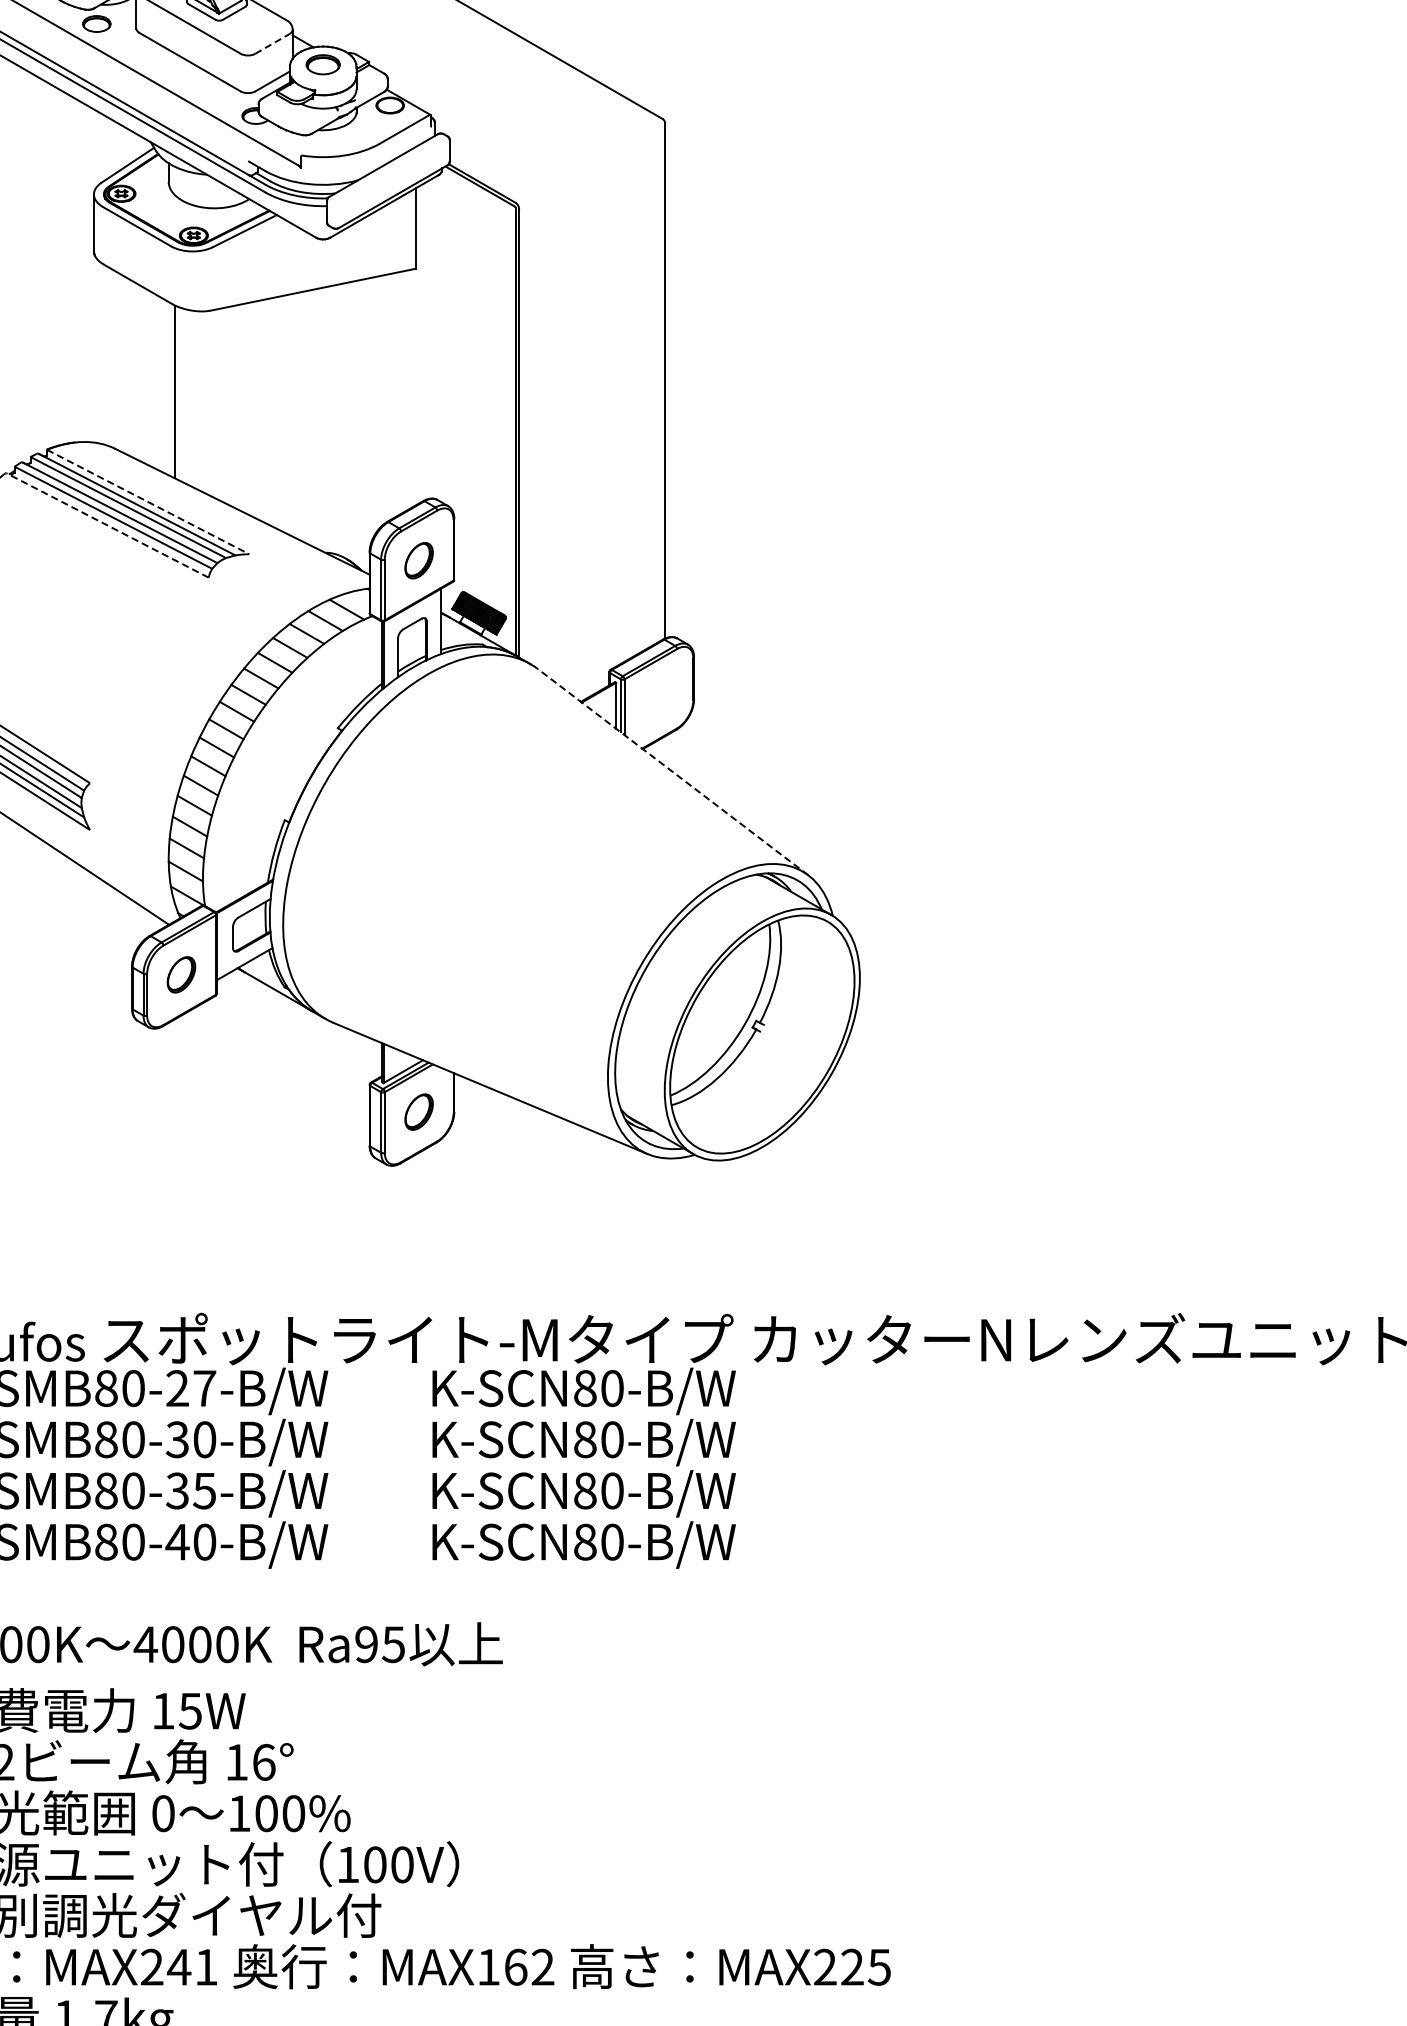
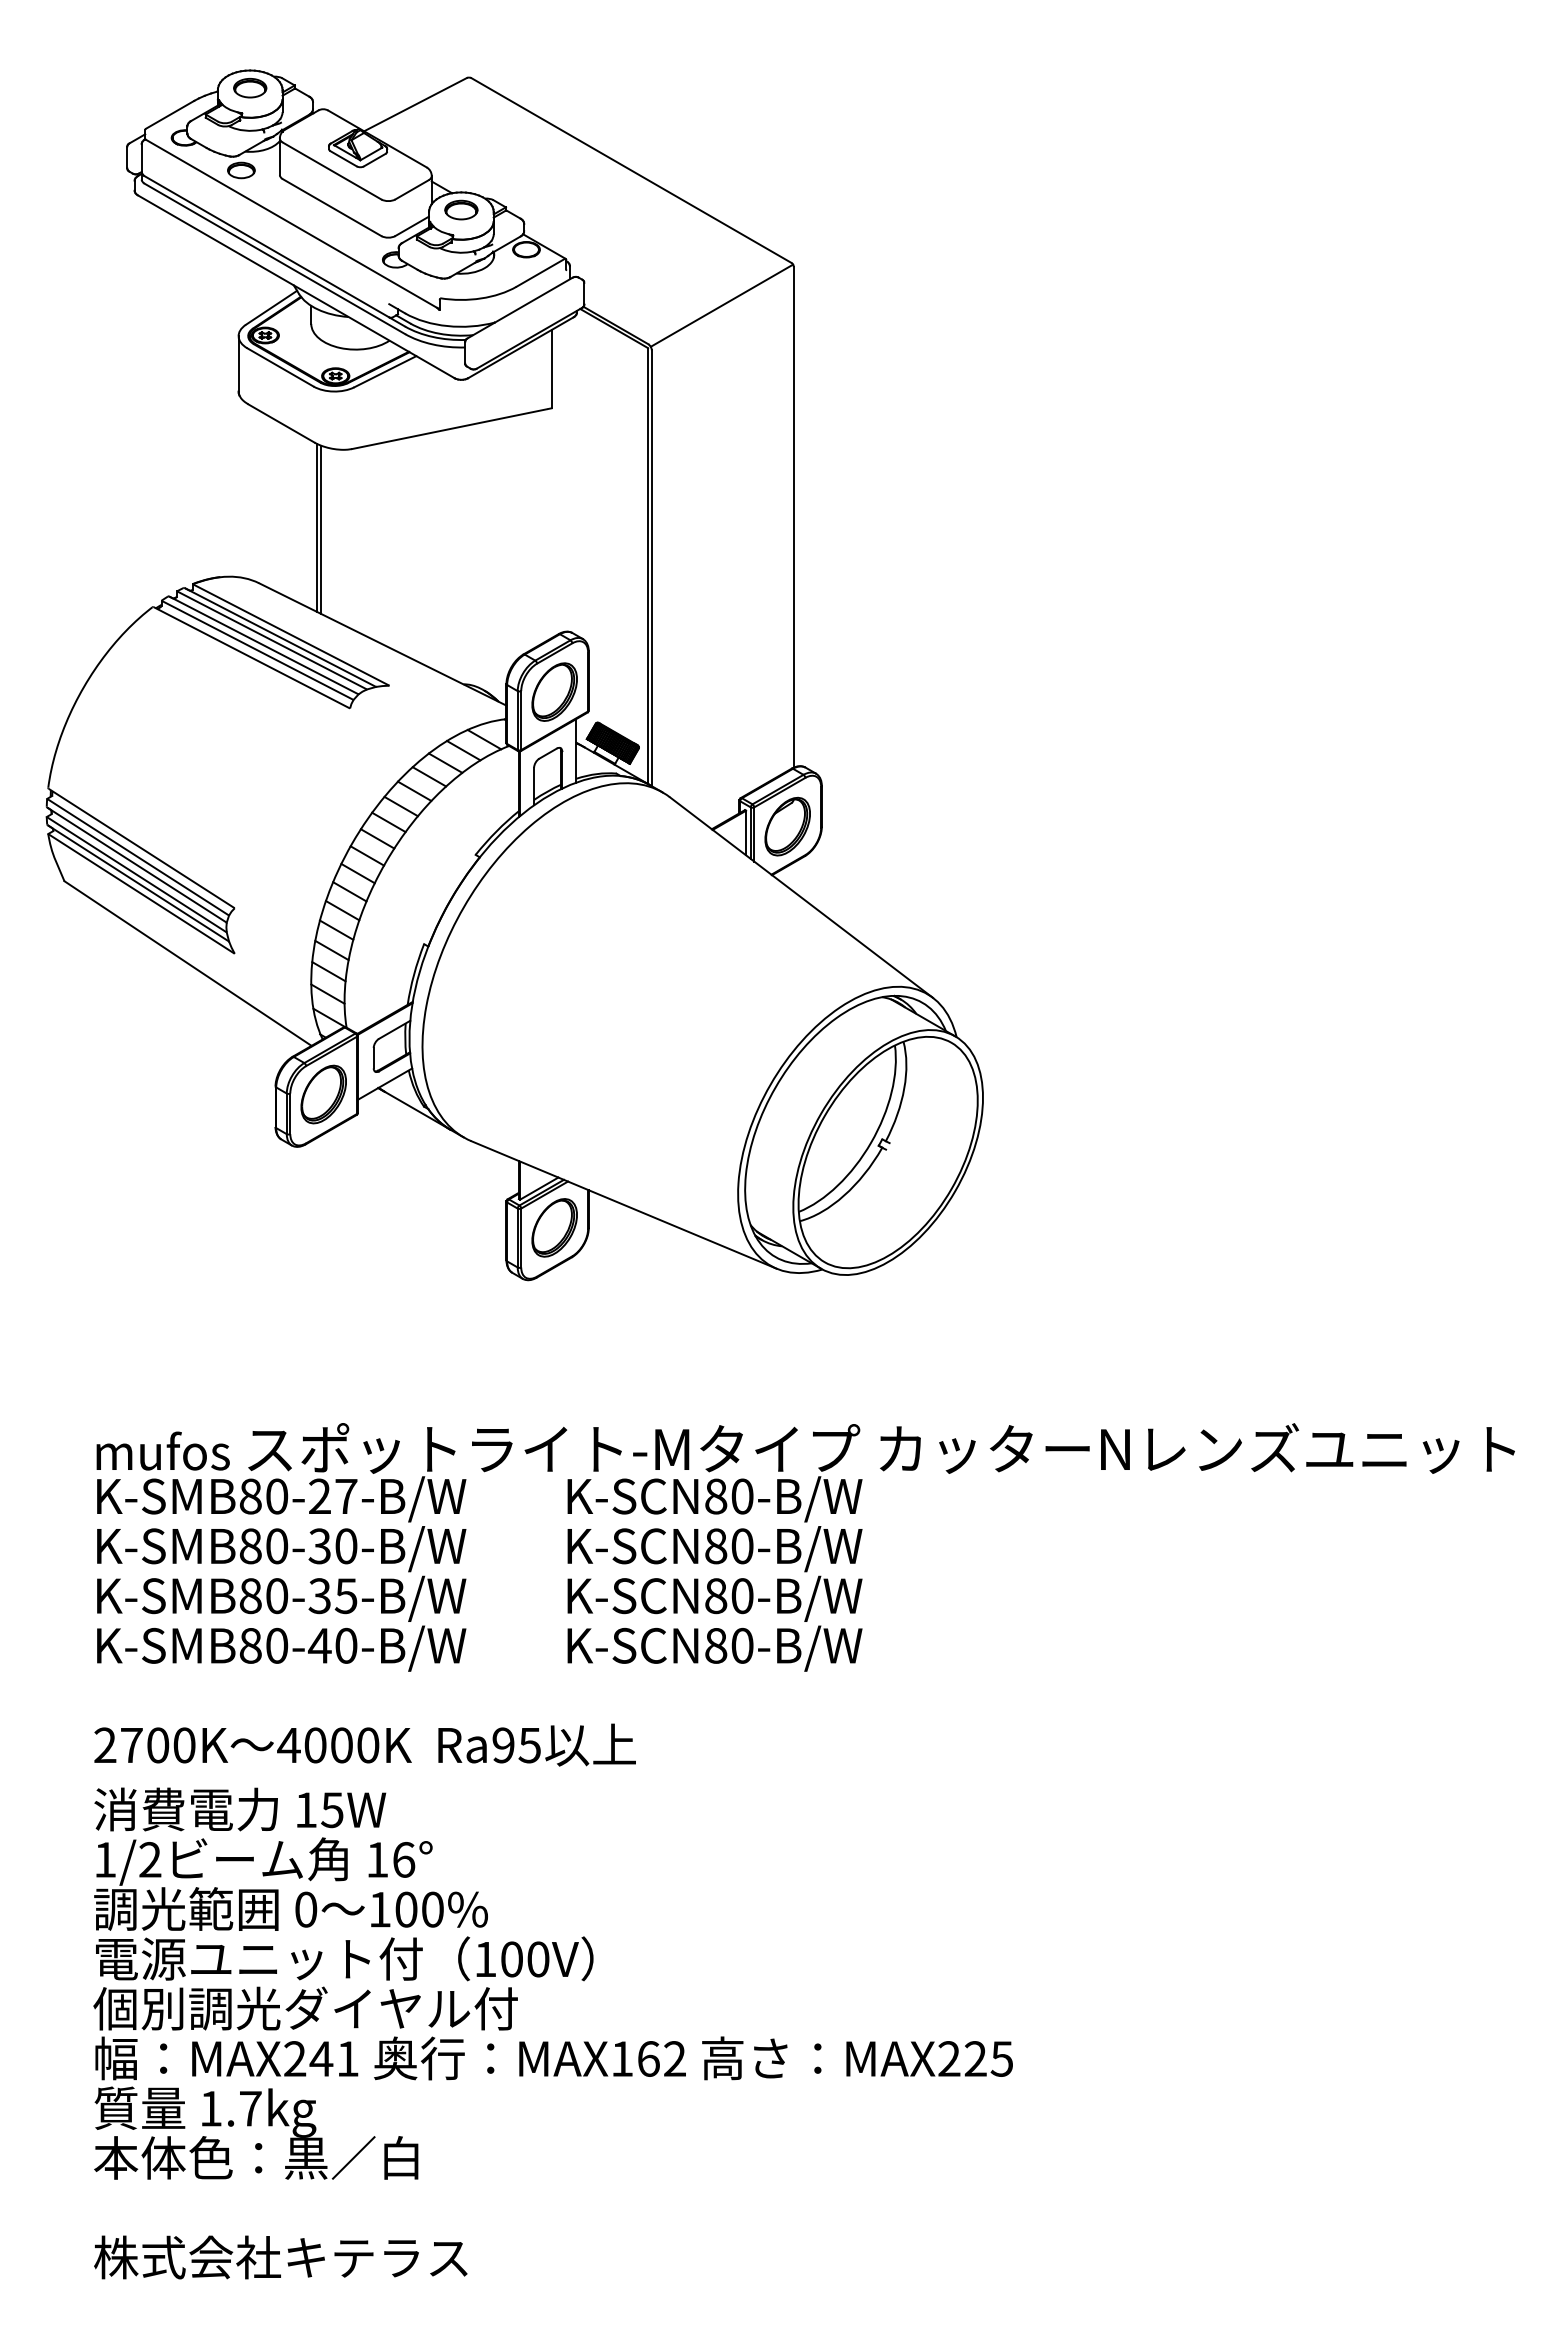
line: (272, 43) -> (412, 189), dashed -> solid
line: (590, 162) -> (721, 305), added
line: (178, 393) -> (320, 529), added
line: (148, 502) -> (291, 635), dashed -> solid
line: (107, 525) -> (251, 657), dashed -> solid
part: (419, 560) -> (554, 691), size x1.67
part: (658, 699) -> (787, 826), added
line: (673, 772) -> (801, 897), dashed -> solid
part: (181, 974) -> (323, 1094), size x1.67
part: (419, 1111) -> (554, 1227), size x1.67

